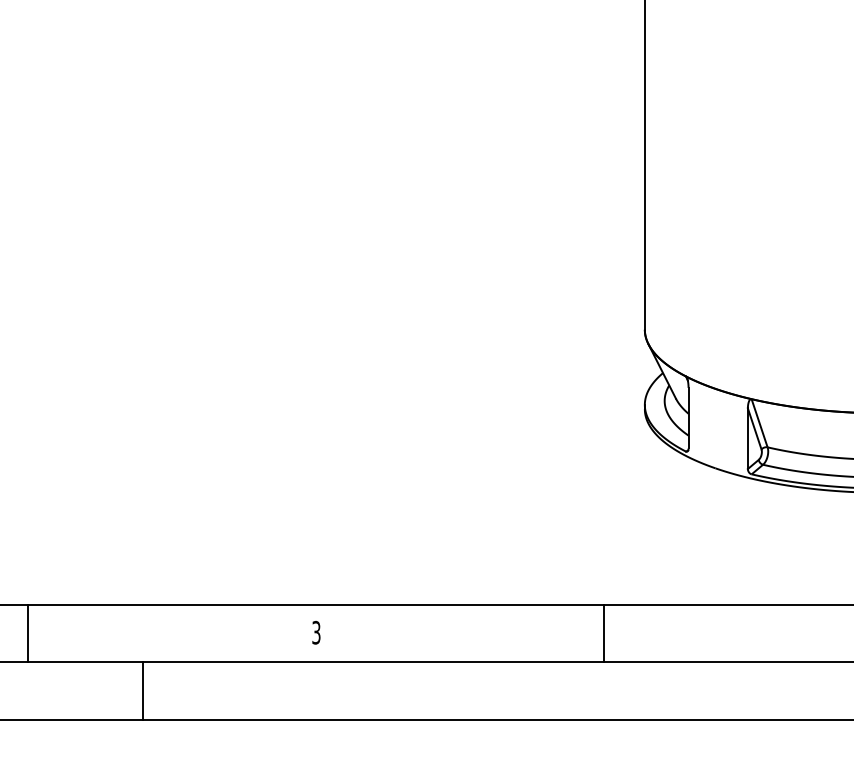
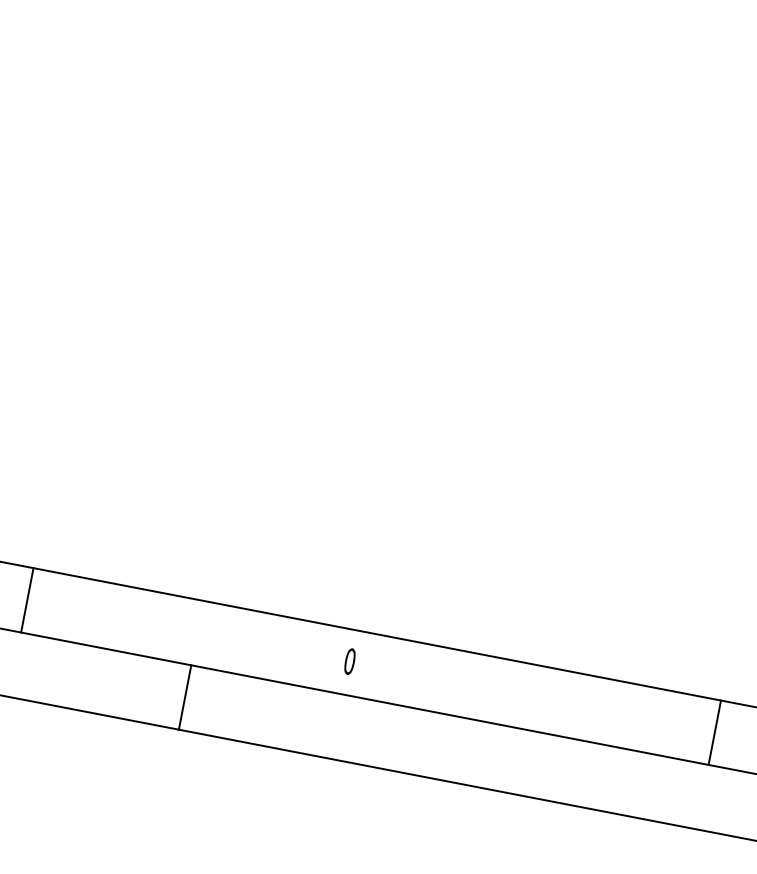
text: (316, 632) -> (350, 661), 3 -> 0
line: (603, 633) -> (714, 732), moved
line: (143, 690) -> (185, 696), moved

